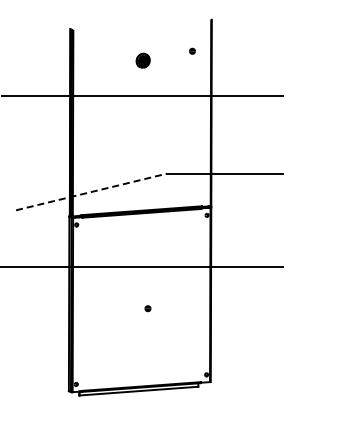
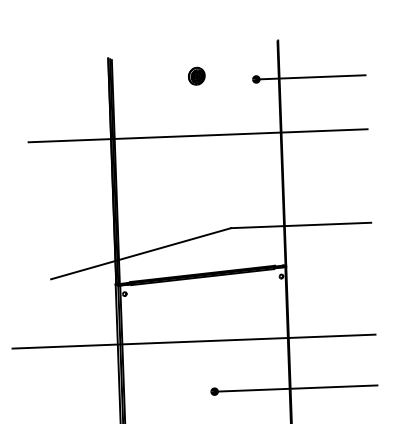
line: (237, 51) -> (310, 77), added
part: (142, 60) -> (195, 76), moved
line: (91, 192) -> (141, 254), dashed -> solid
line: (215, 308) -> (296, 388), added

